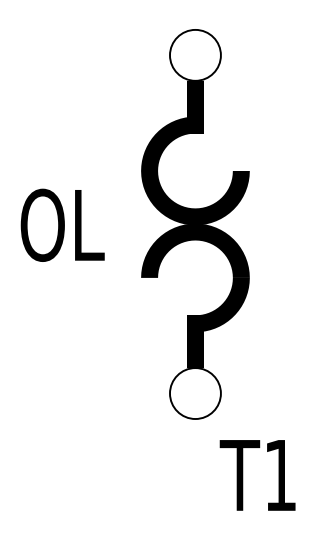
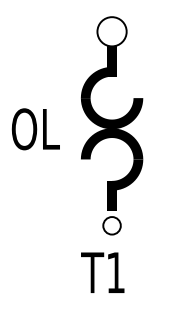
circle: (194, 393) -> (111, 225), size x0.6
text: (257, 474) -> (102, 272), moved

